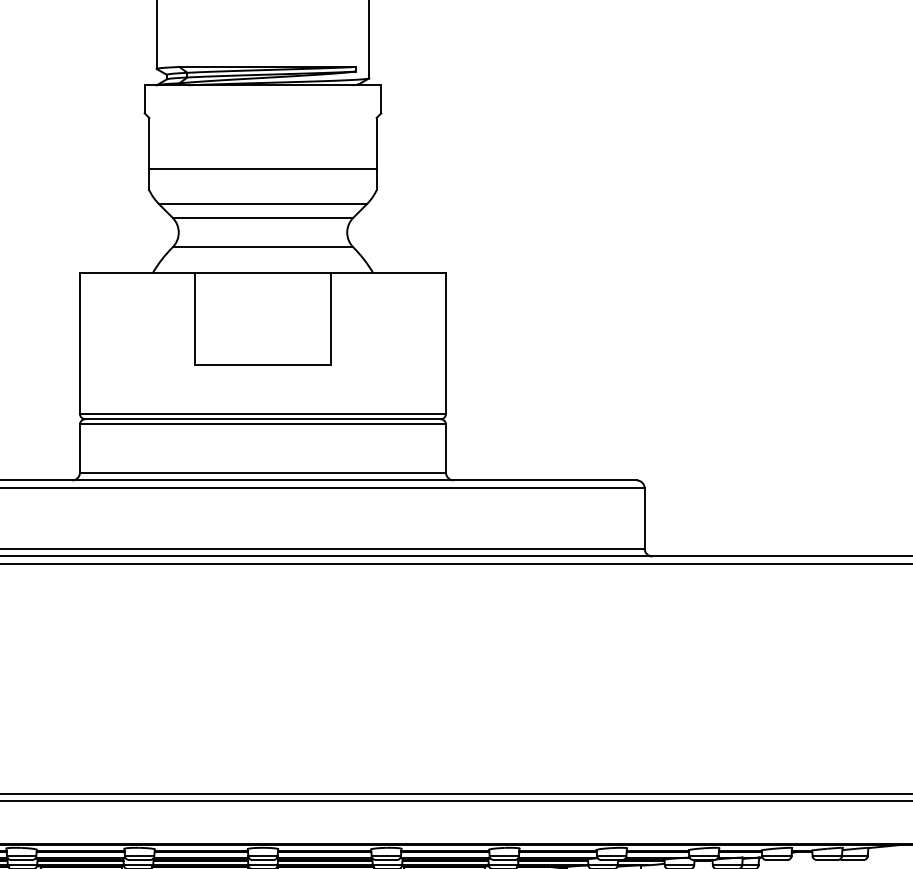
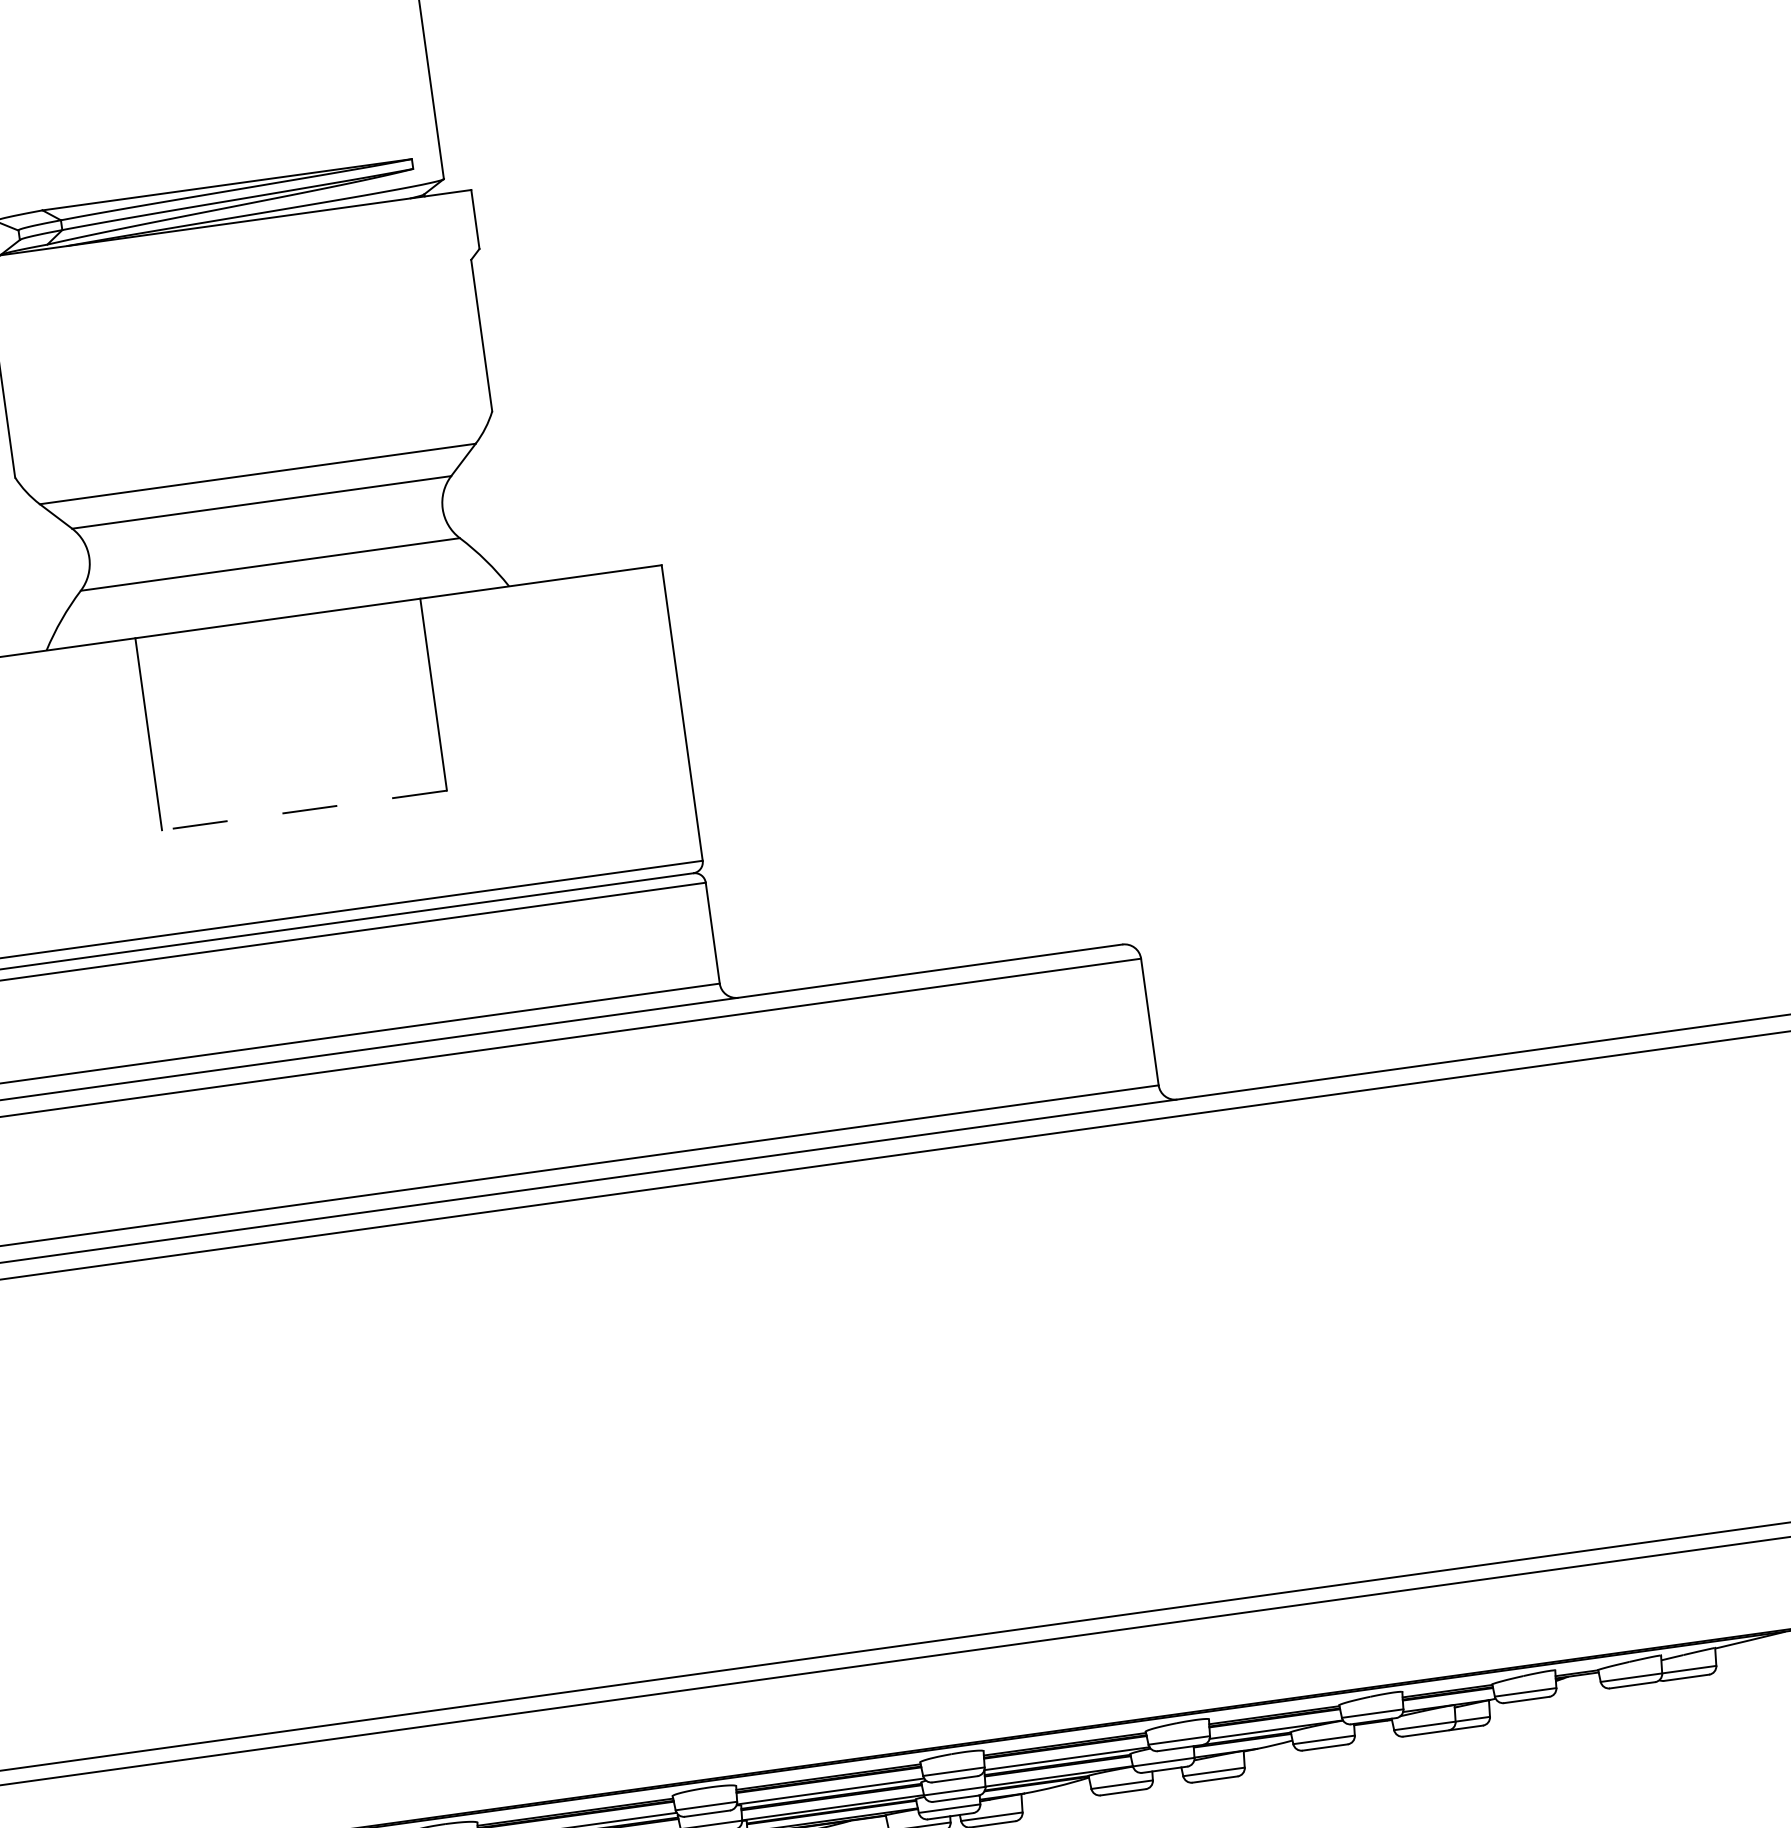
line: (262, 169) -> (246, 401), removed
line: (263, 364) -> (305, 810), solid -> dashed

